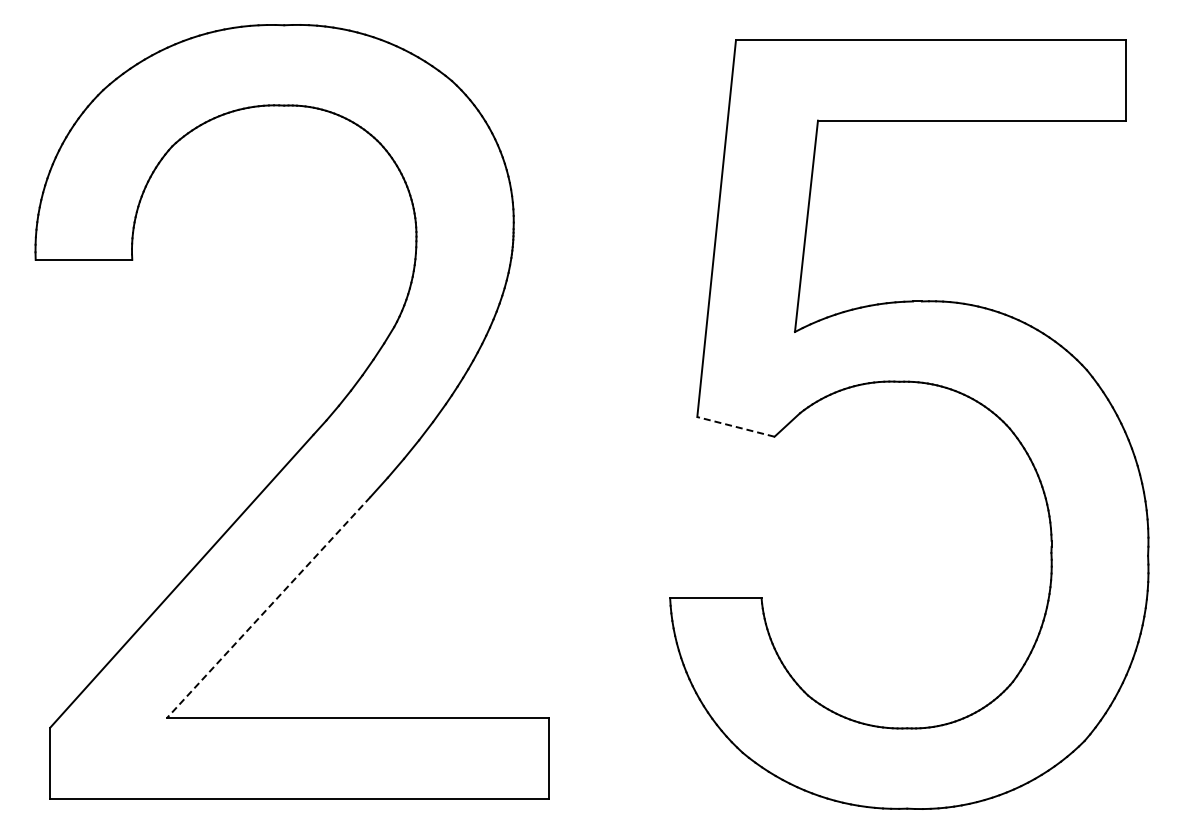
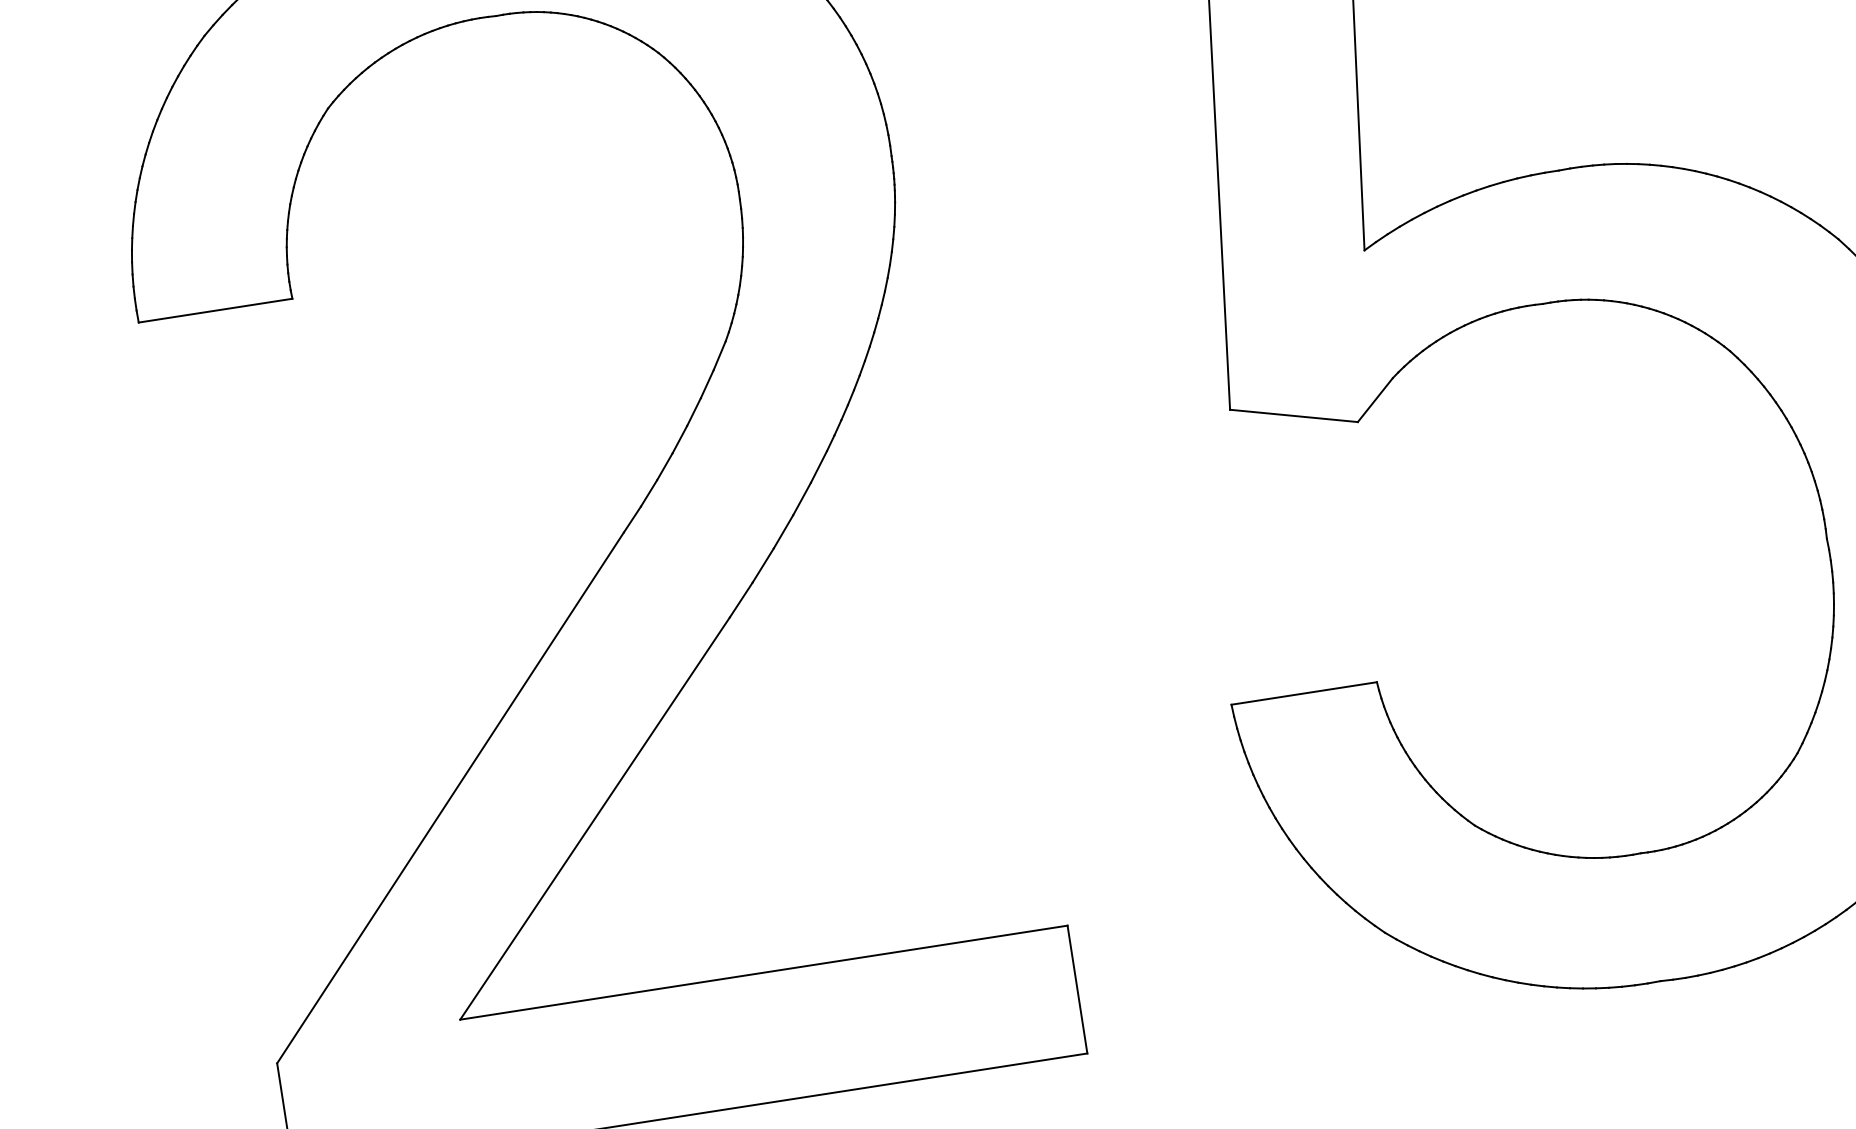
line: (735, 426) -> (1293, 415), dashed -> solid
line: (268, 608) -> (595, 819), dashed -> solid

